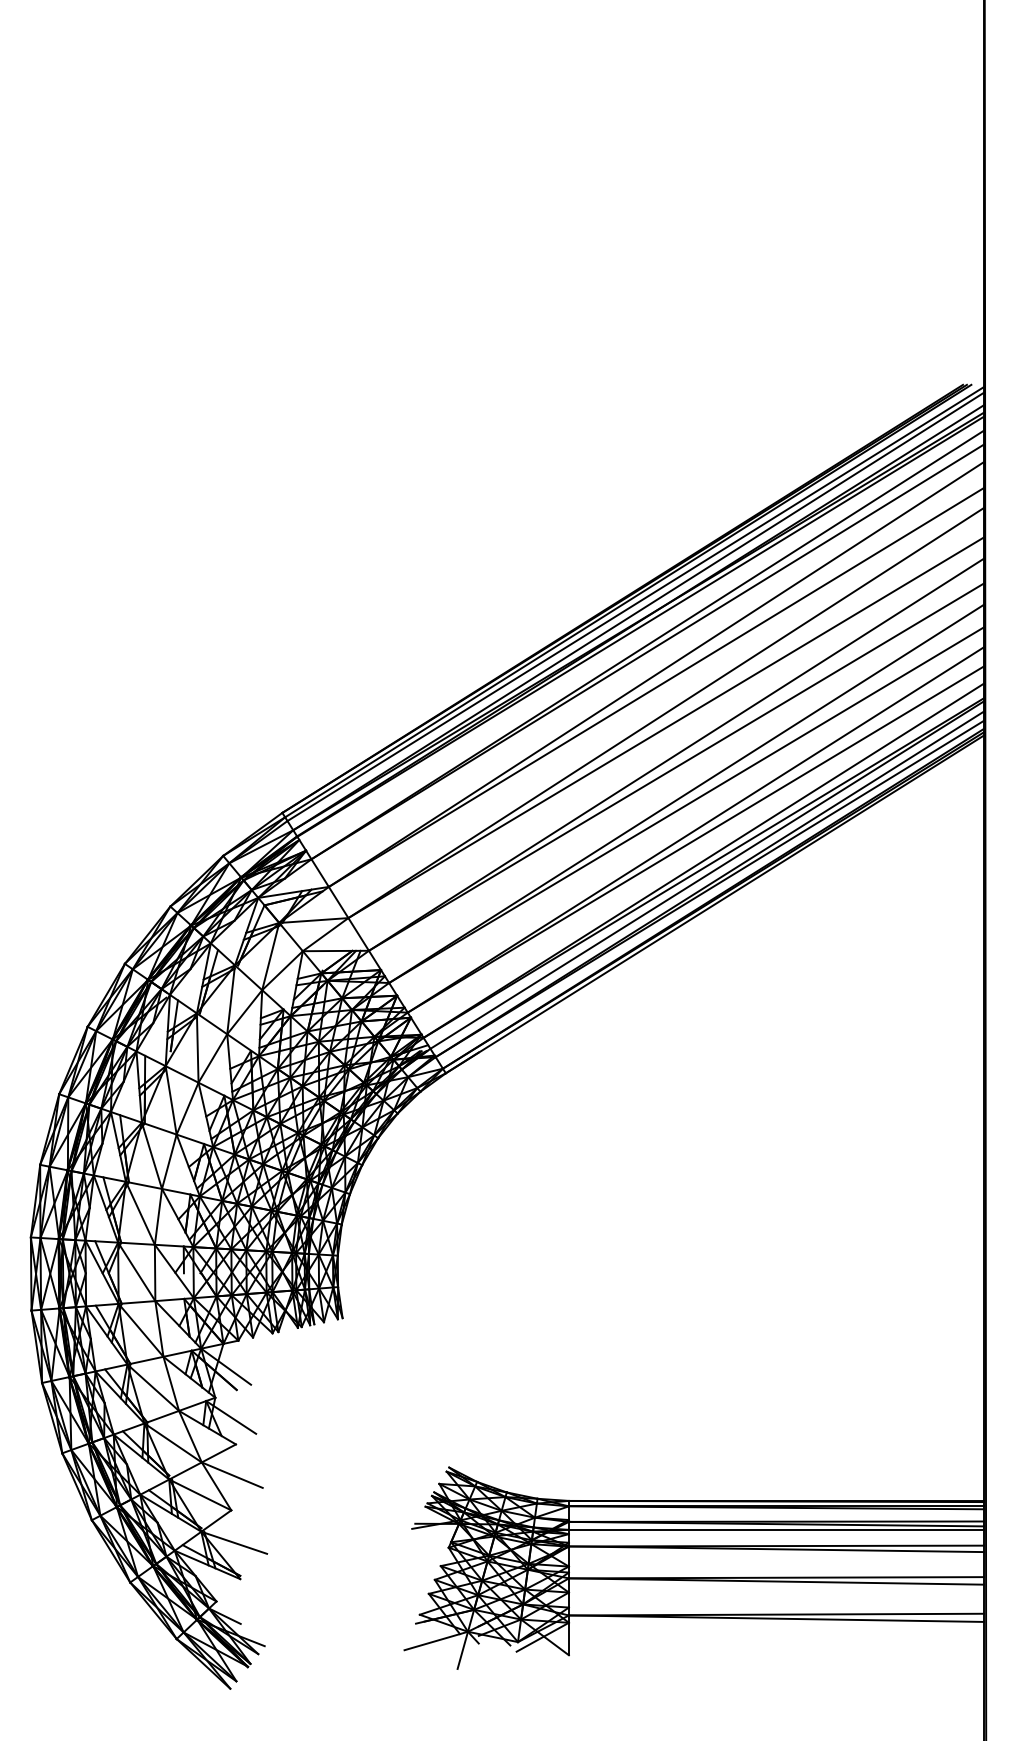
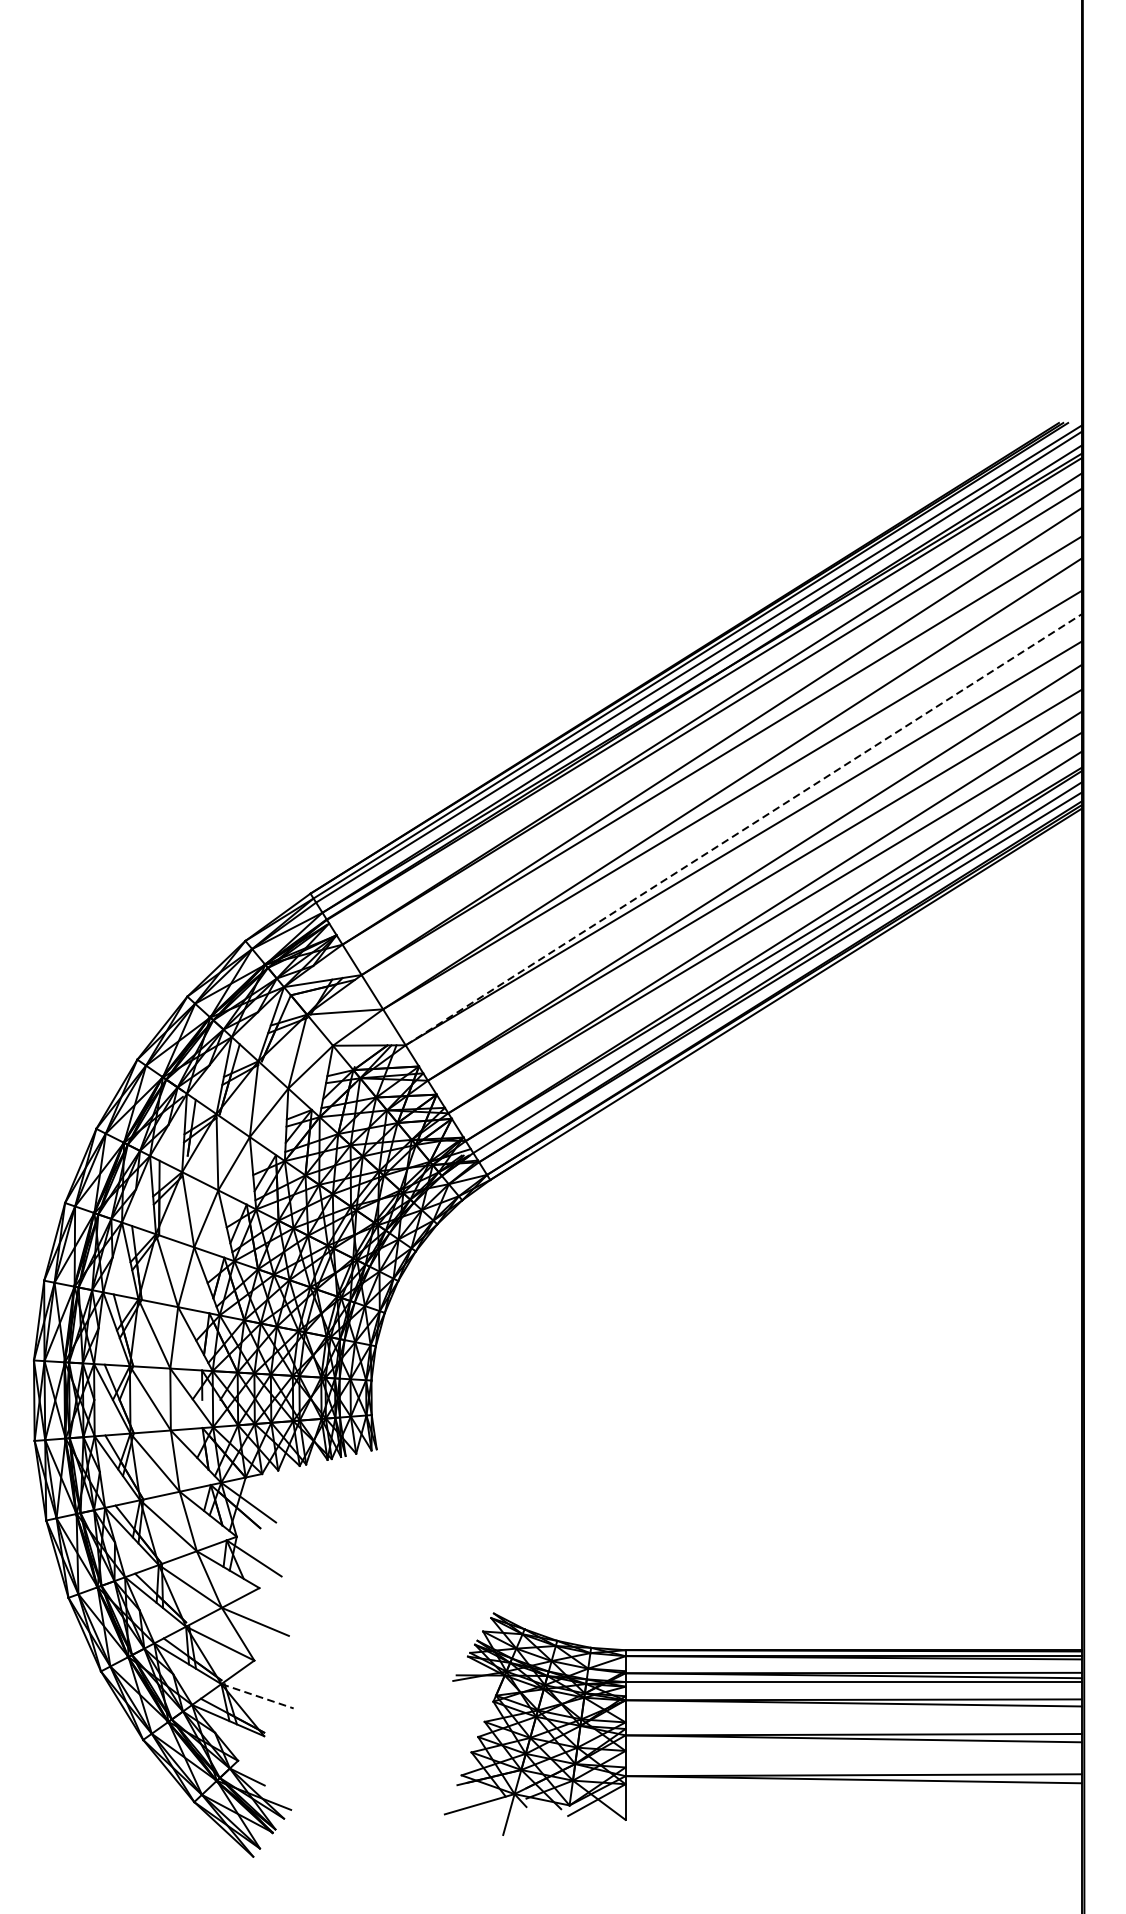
line: (676, 754) -> (743, 829), solid -> dashed
line: (234, 1542) -> (257, 1695), solid -> dashed

